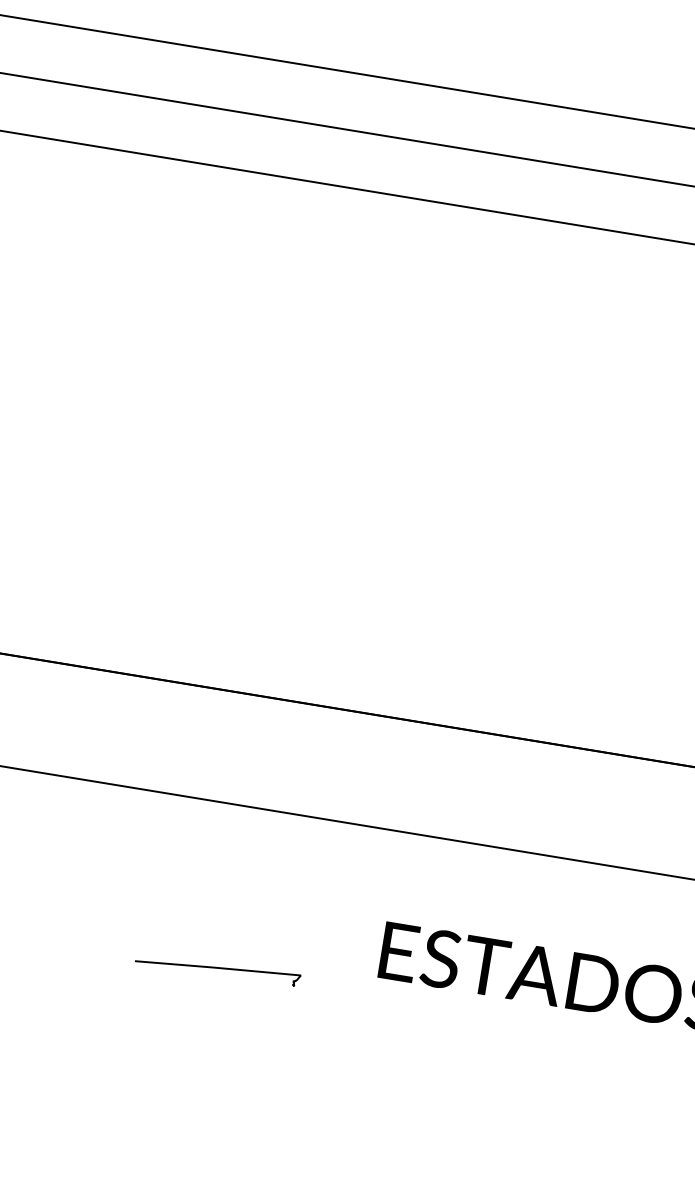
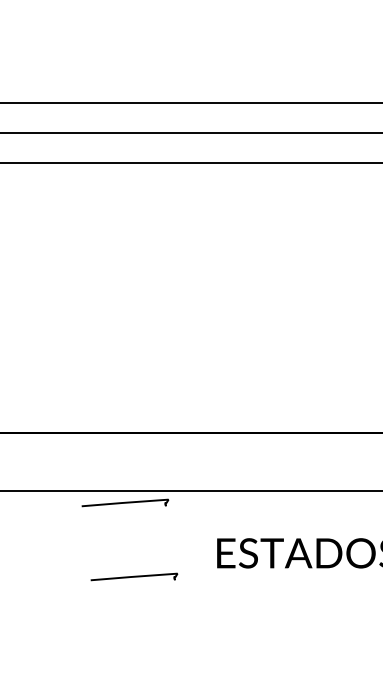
curve: (224, 825) -> (125, 502), added

